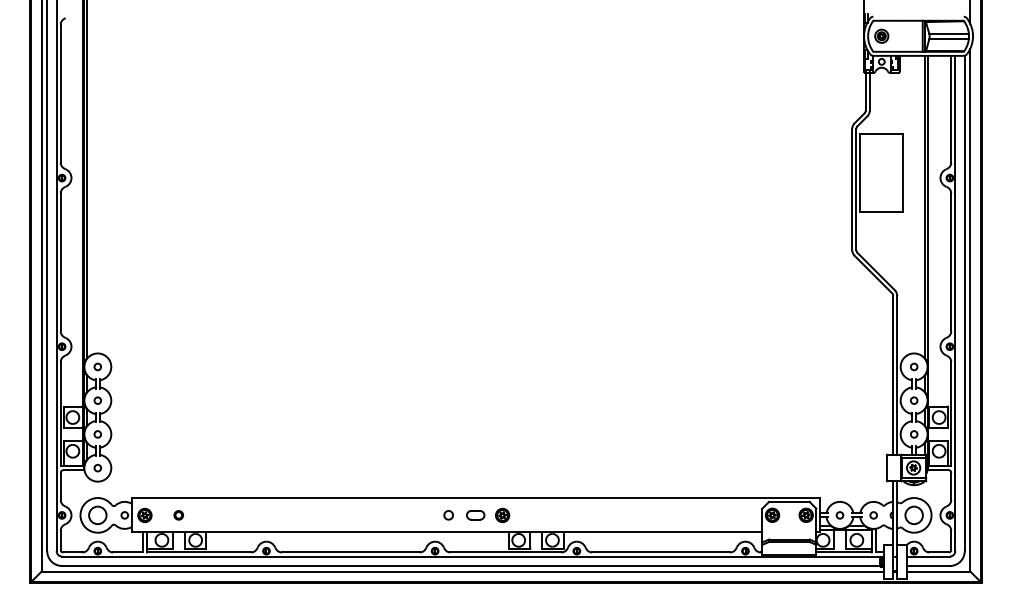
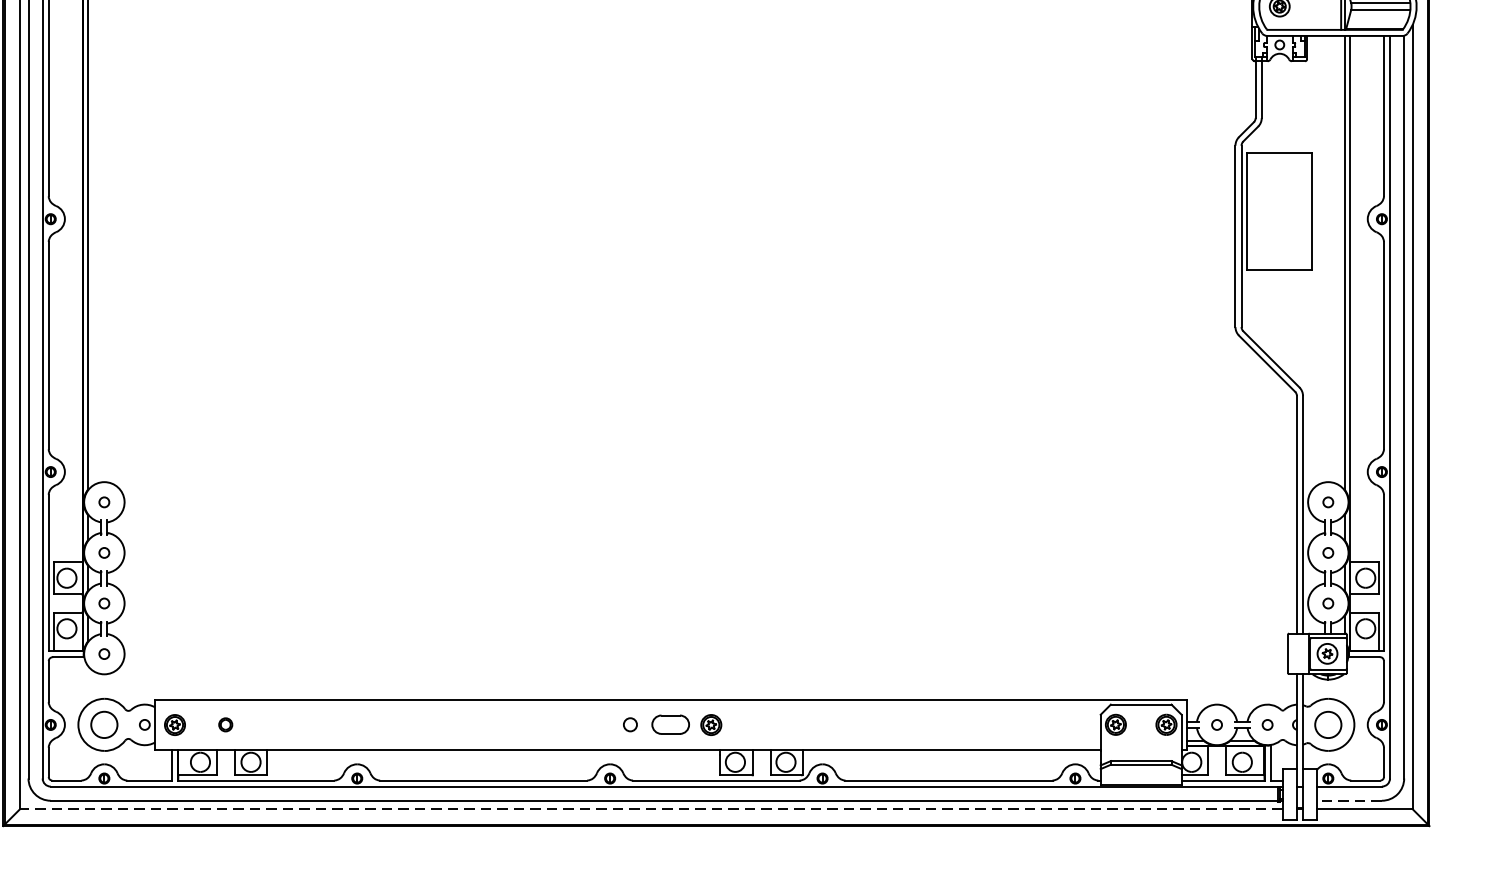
part: (475, 515) -> (670, 725), size x1.4
line: (928, 565) -> (1349, 800), solid -> dashed
line: (462, 571) -> (651, 809), solid -> dashed

